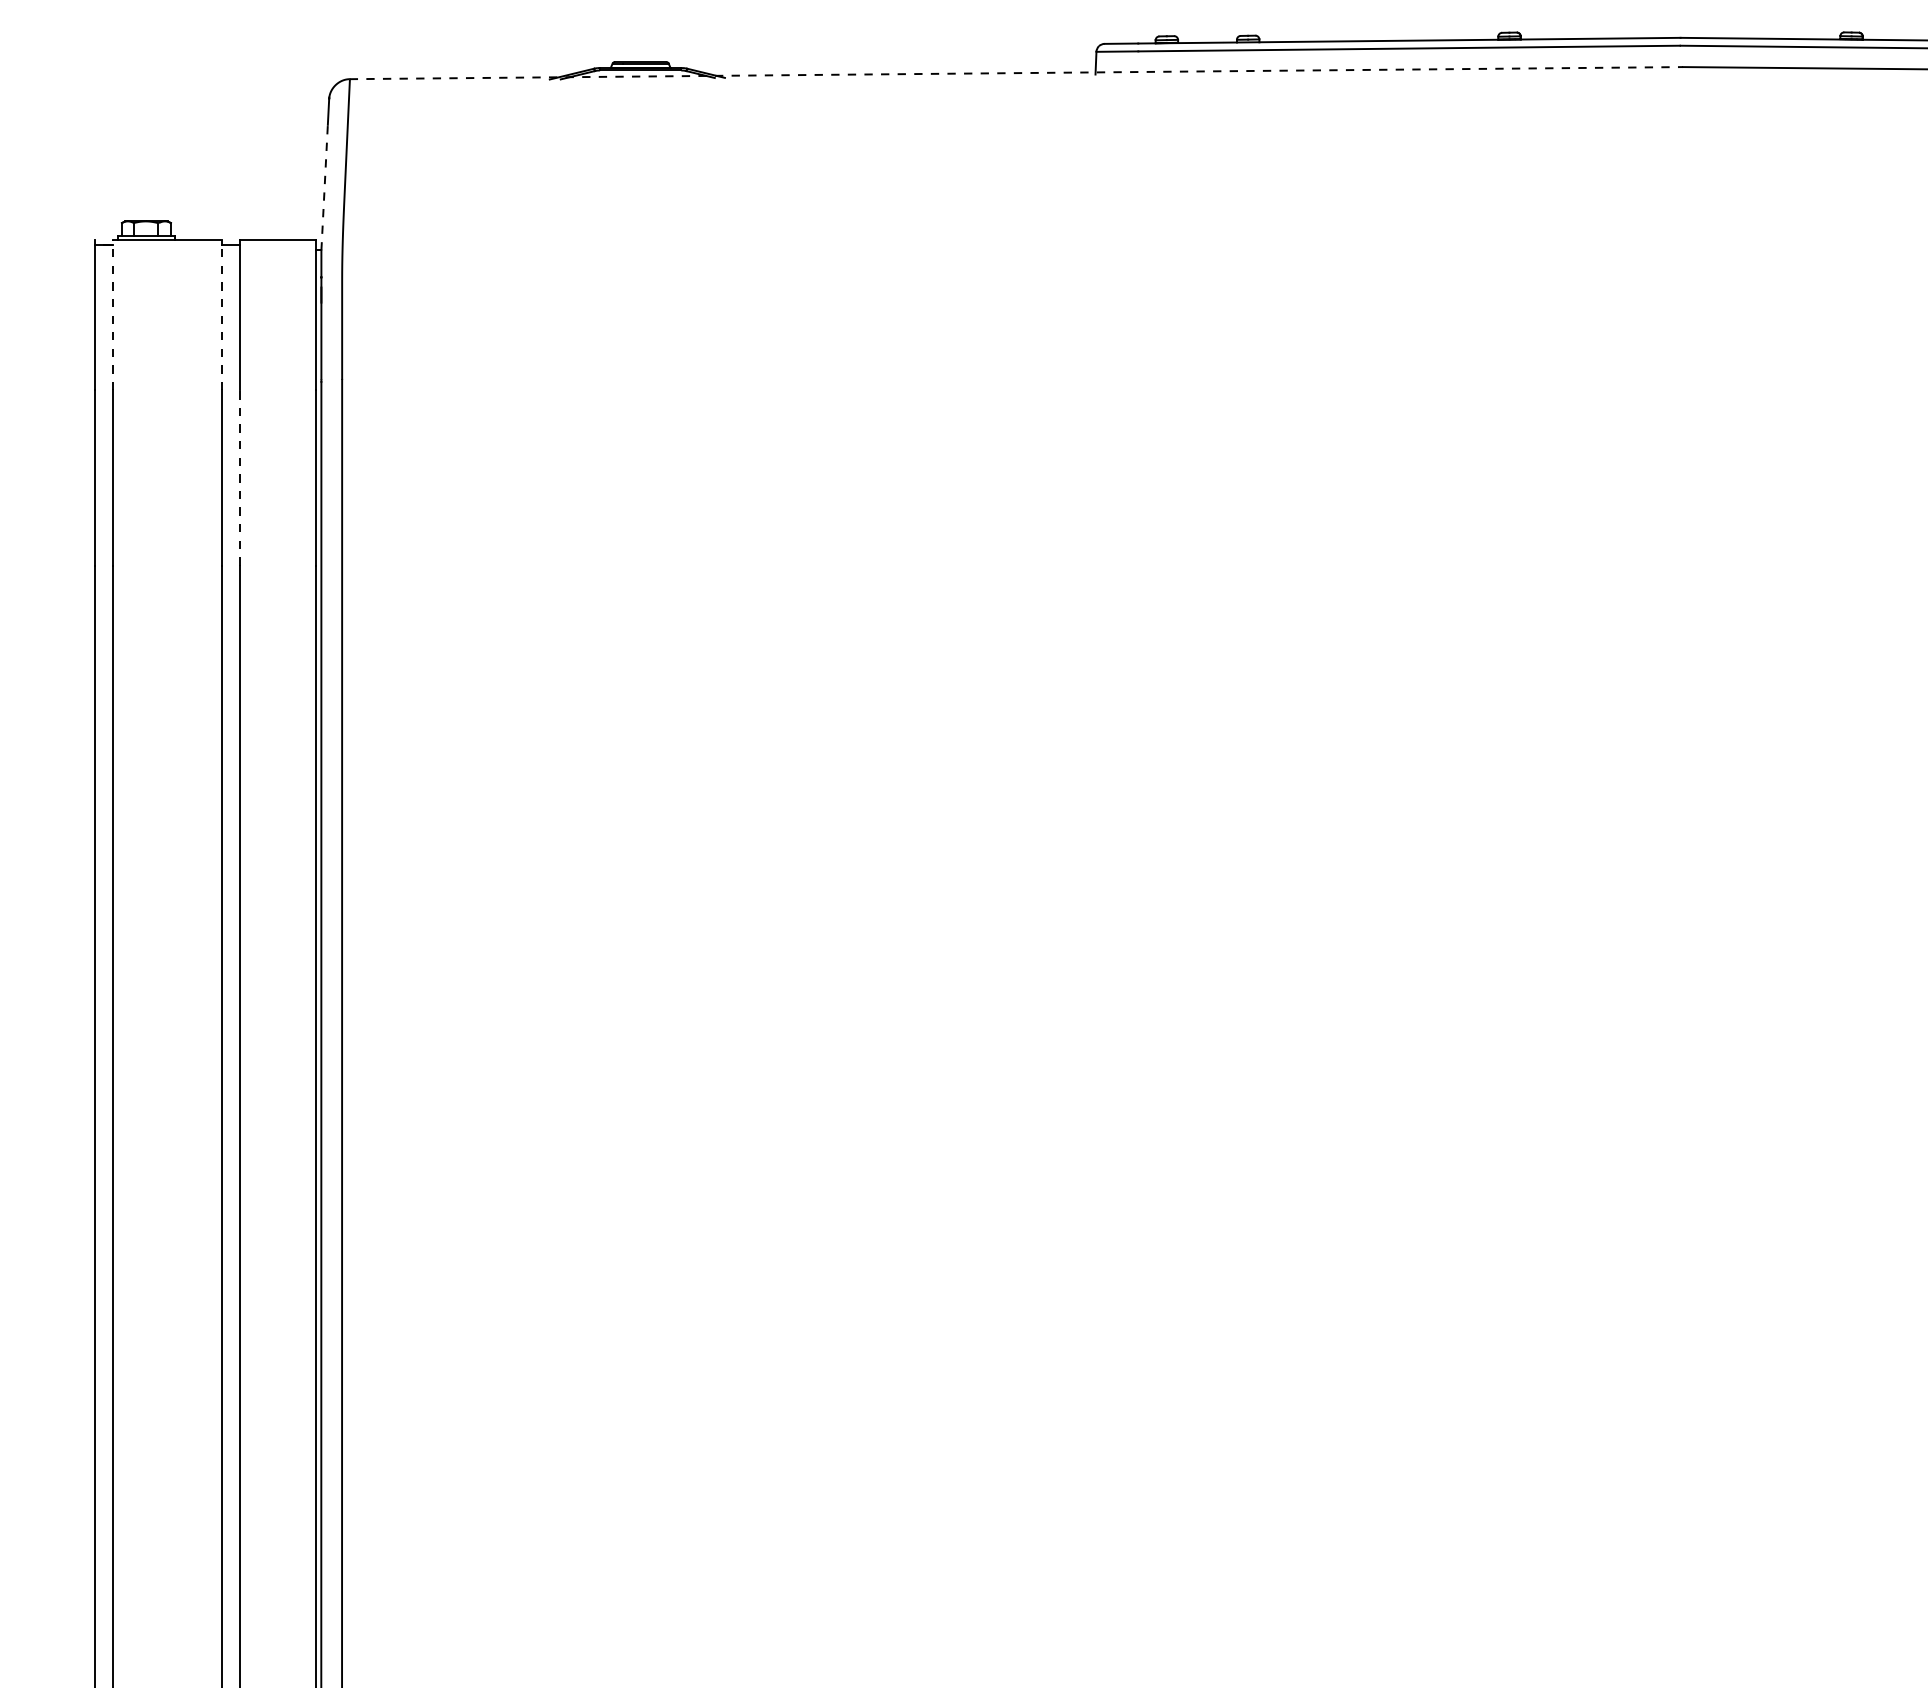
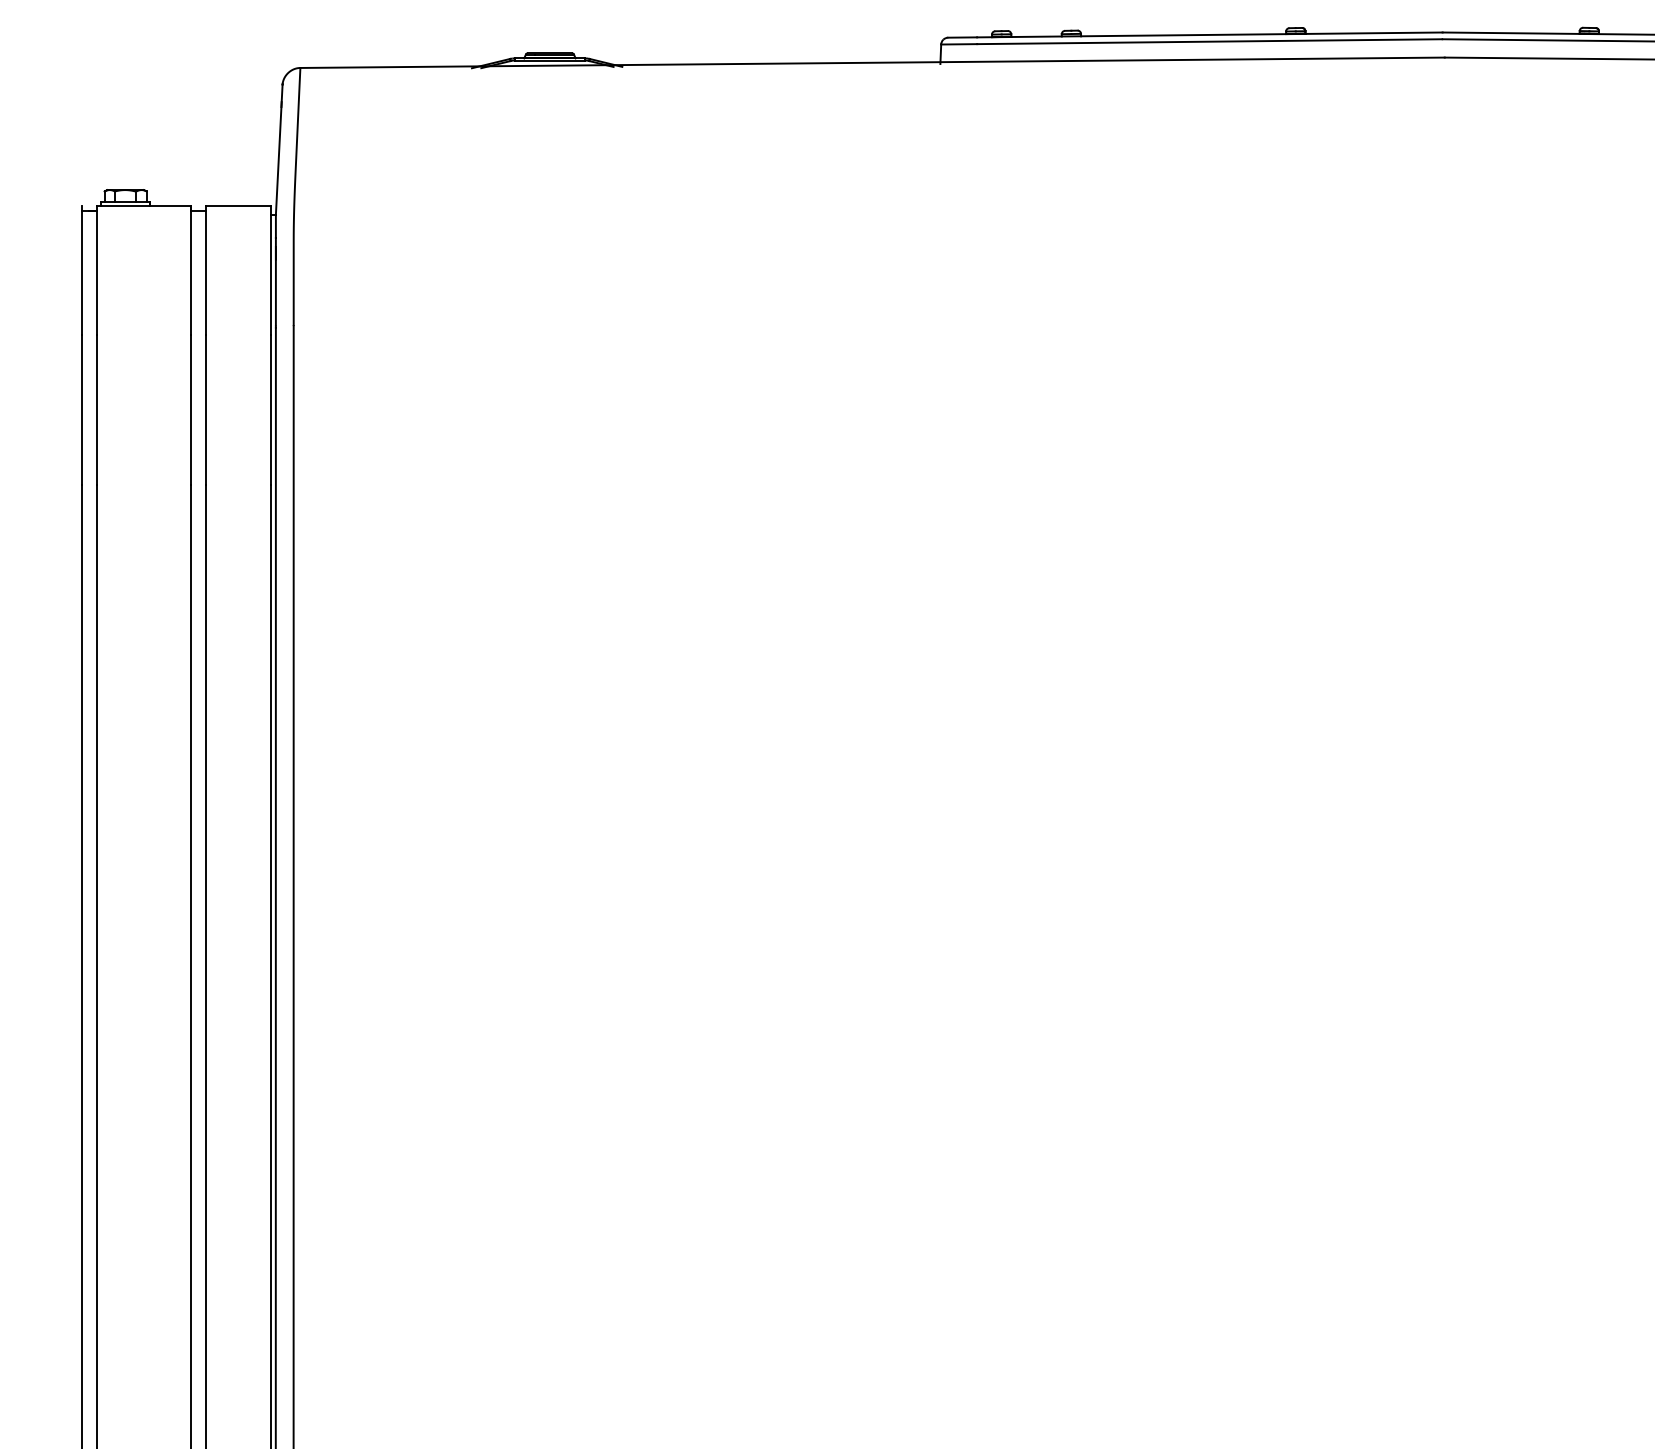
line: (1016, 73) -> (872, 63), dashed -> solid
line: (324, 184) -> (278, 158), dashed -> solid
line: (113, 315) -> (97, 270), dashed -> solid
line: (222, 315) -> (190, 270), dashed -> solid
line: (239, 477) -> (205, 409), dashed -> solid

